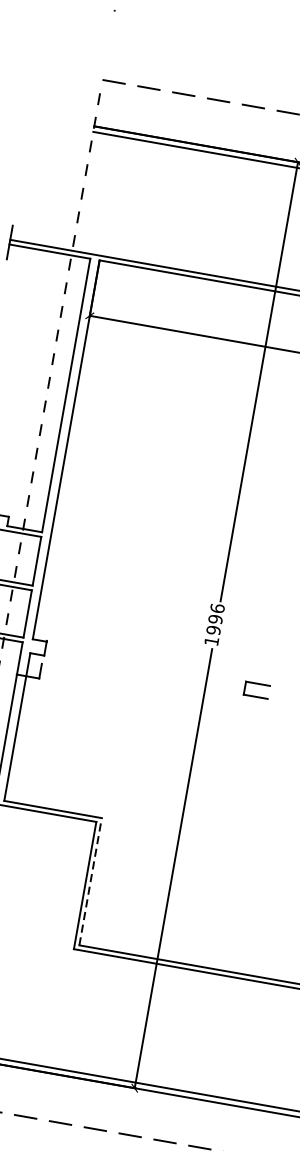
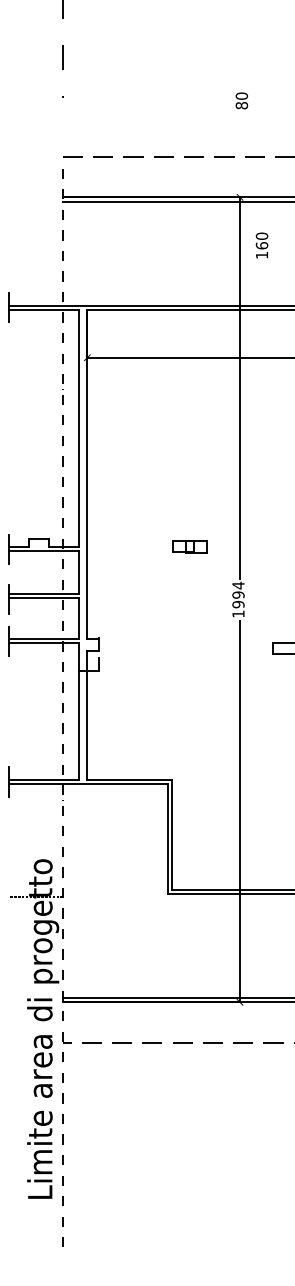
part: (169, 553) -> (189, 546), added
text: (217, 608) -> (238, 585), 1996 -> 1994
line: (91, 881) -> (172, 834), dashed -> solid

